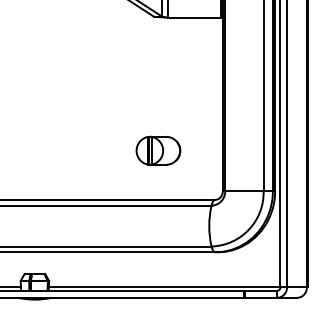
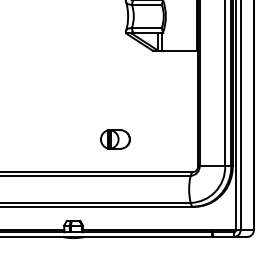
part: (158, 150) -> (115, 139), moved

